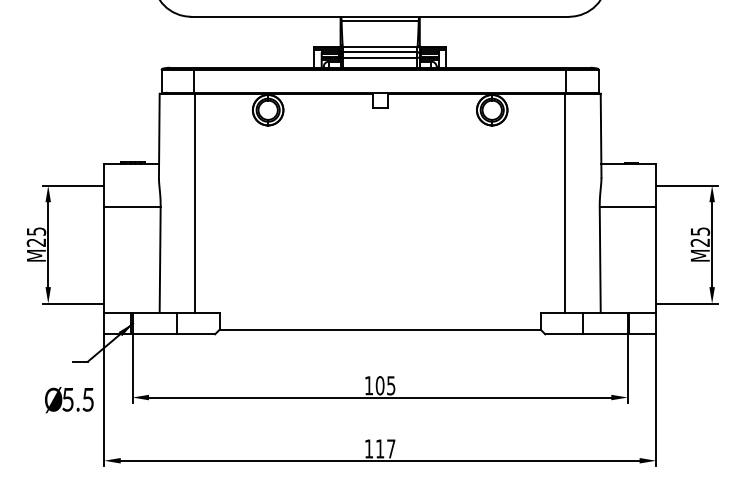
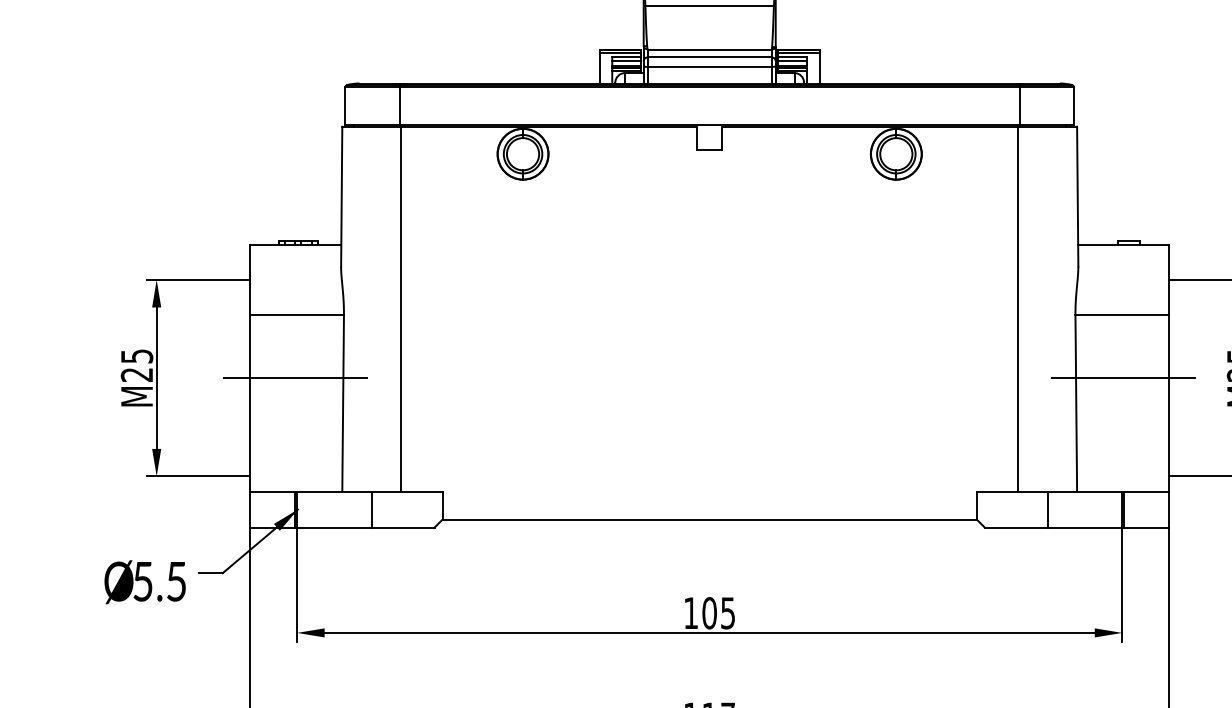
line: (131, 244) -> (295, 377), added
line: (628, 244) -> (1123, 377), added
text: (69, 400) -> (145, 582), moved

